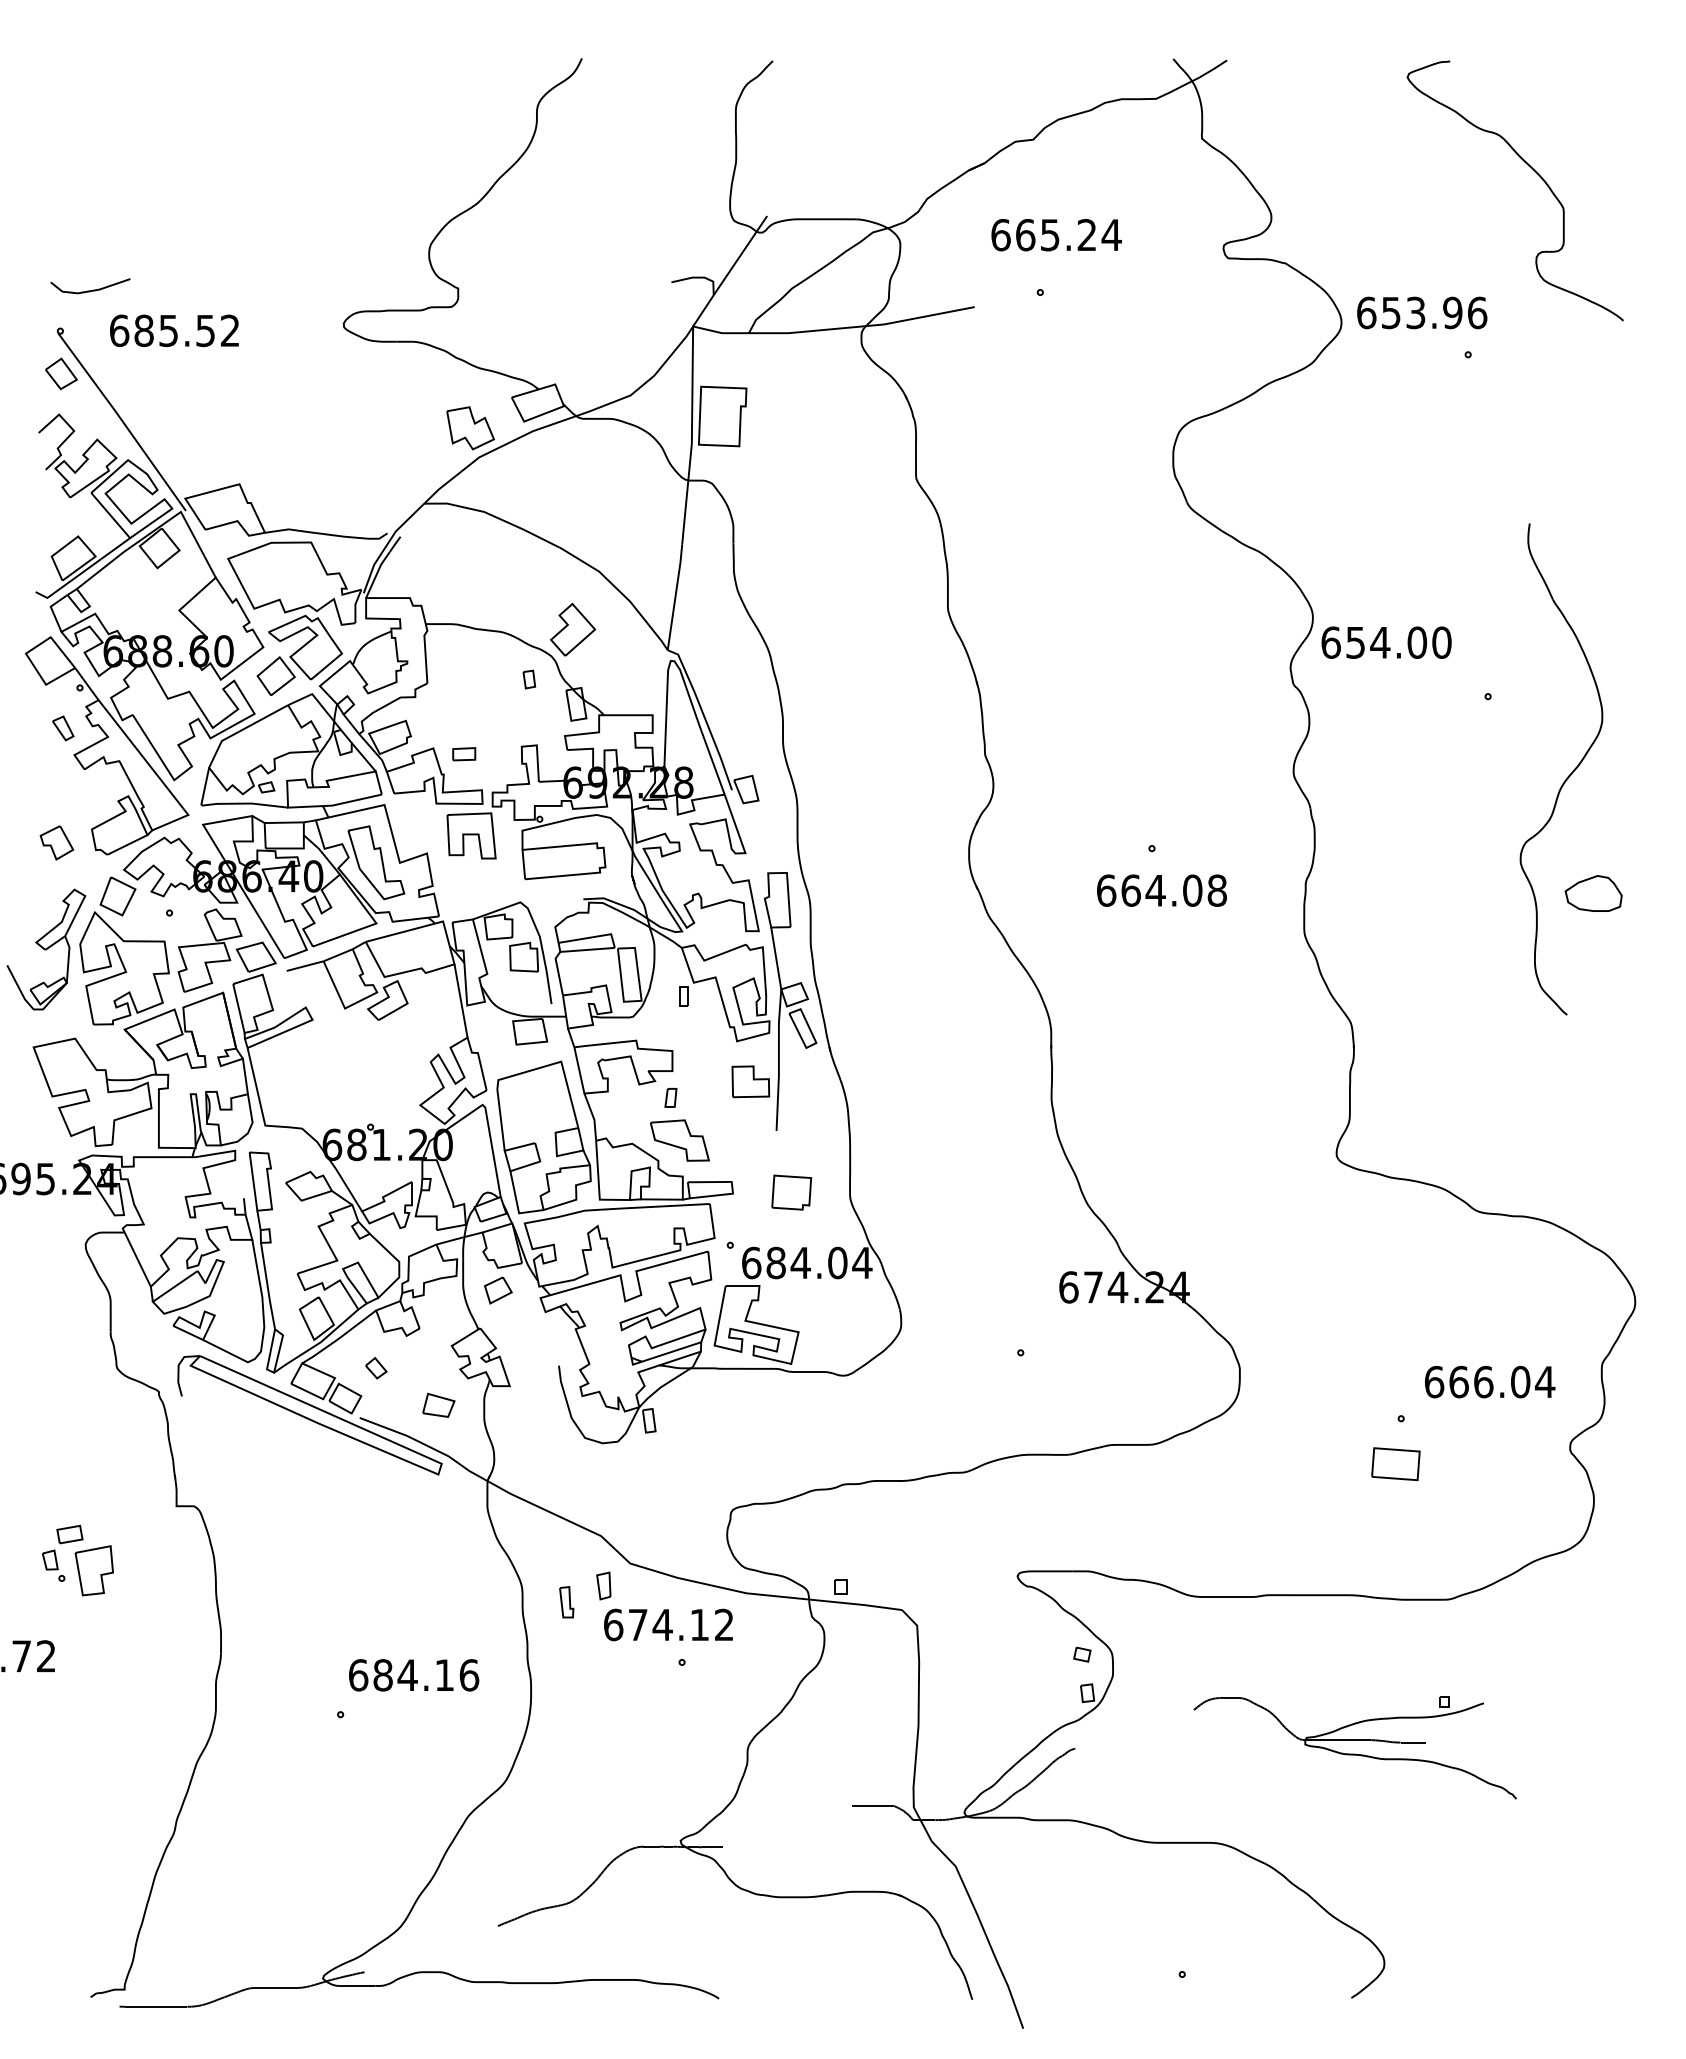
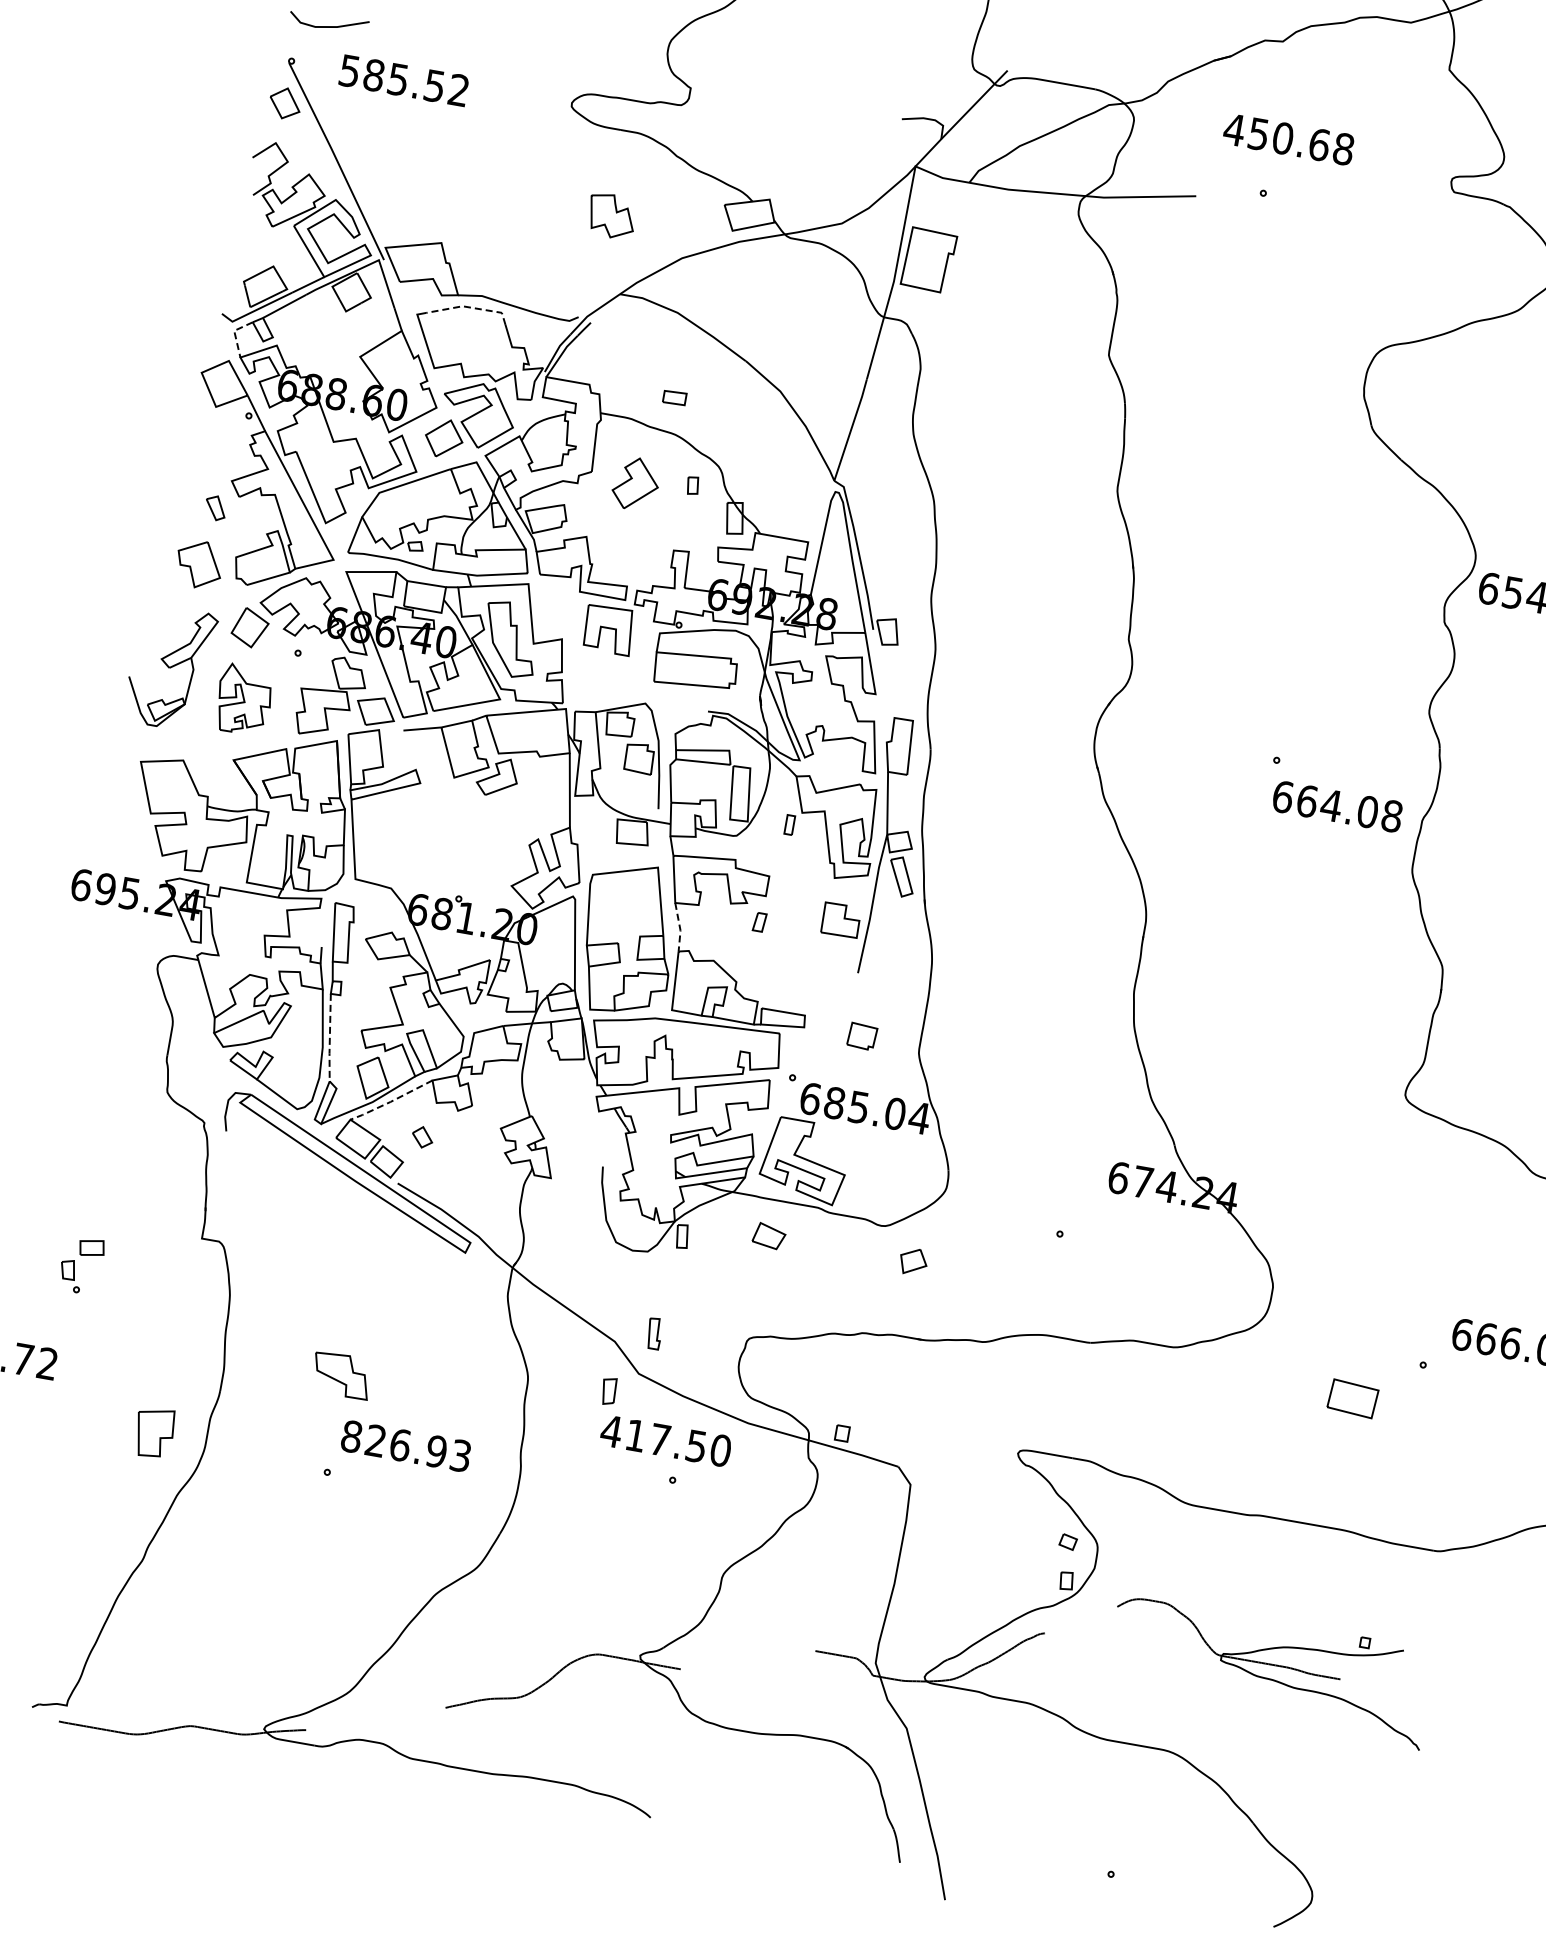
text: (1055, 235) -> (1288, 139), 665.24 -> 450.68
text: (119, 330) -> (349, 70), 685.52 -> 585.52
part: (470, 428) -> (611, 216), moved
line: (279, 542) -> (470, 307), solid -> dashed
line: (51, 609) -> (234, 333), solid -> dashed
part: (573, 629) -> (636, 483), moved
part: (63, 728) -> (215, 508), moved
part: (464, 754) -> (675, 398), moved
part: (56, 842) -> (198, 564), size x1.4
text: (1161, 890) -> (1337, 806), moved
part: (124, 968) -> (244, 699), size x0.6
line: (593, 1117) -> (680, 928), solid -> dashed
part: (679, 1140) -> (341, 1375), moved
part: (791, 1192) -> (862, 1036), size x0.7
text: (800, 1263) -> (858, 1107), 684.04 -> 685.04
line: (267, 1287) -> (329, 1038), solid -> dashed
part: (498, 1290) -> (913, 1261), moved
line: (338, 1338) -> (390, 1101), solid -> dashed
part: (438, 1404) -> (769, 1235), moved
part: (1395, 1464) -> (1352, 1399), moved
part: (93, 1570) -> (153, 1432), moved
part: (566, 1602) -> (654, 1333), moved
text: (668, 1624) -> (665, 1440), 674.12 -> 417.50
text: (414, 1675) -> (406, 1446), 684.16 -> 826.93
part: (1354, 1747) -> (1268, 1671), moved

